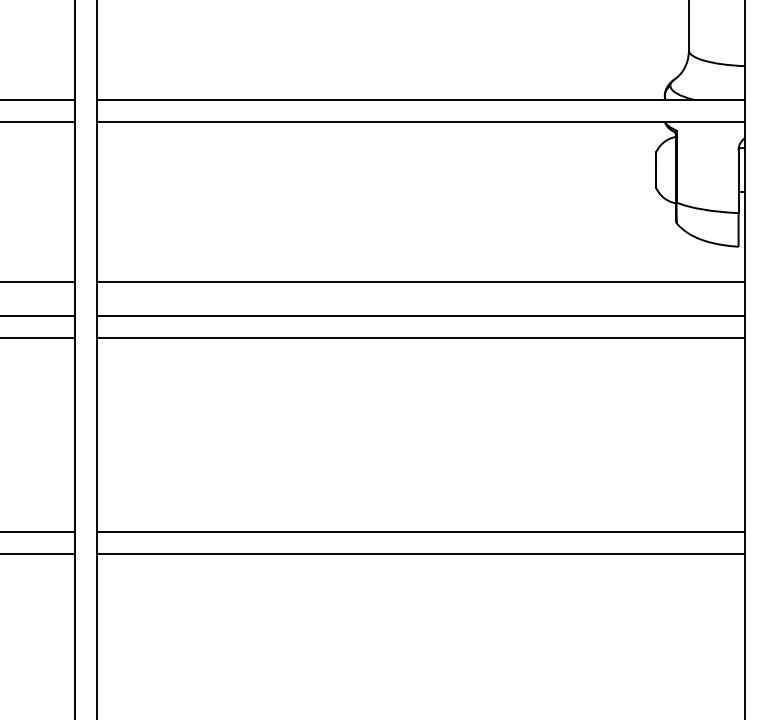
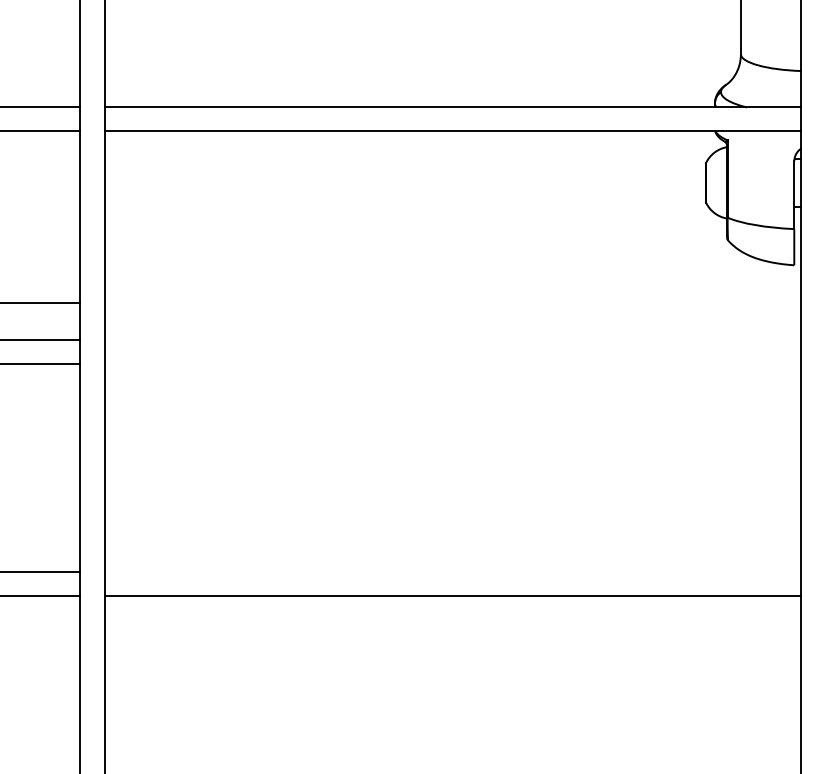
line: (420, 282) -> (452, 303), removed
line: (420, 315) -> (452, 339), removed
line: (420, 338) -> (452, 363), removed
line: (420, 531) -> (452, 571), removed

